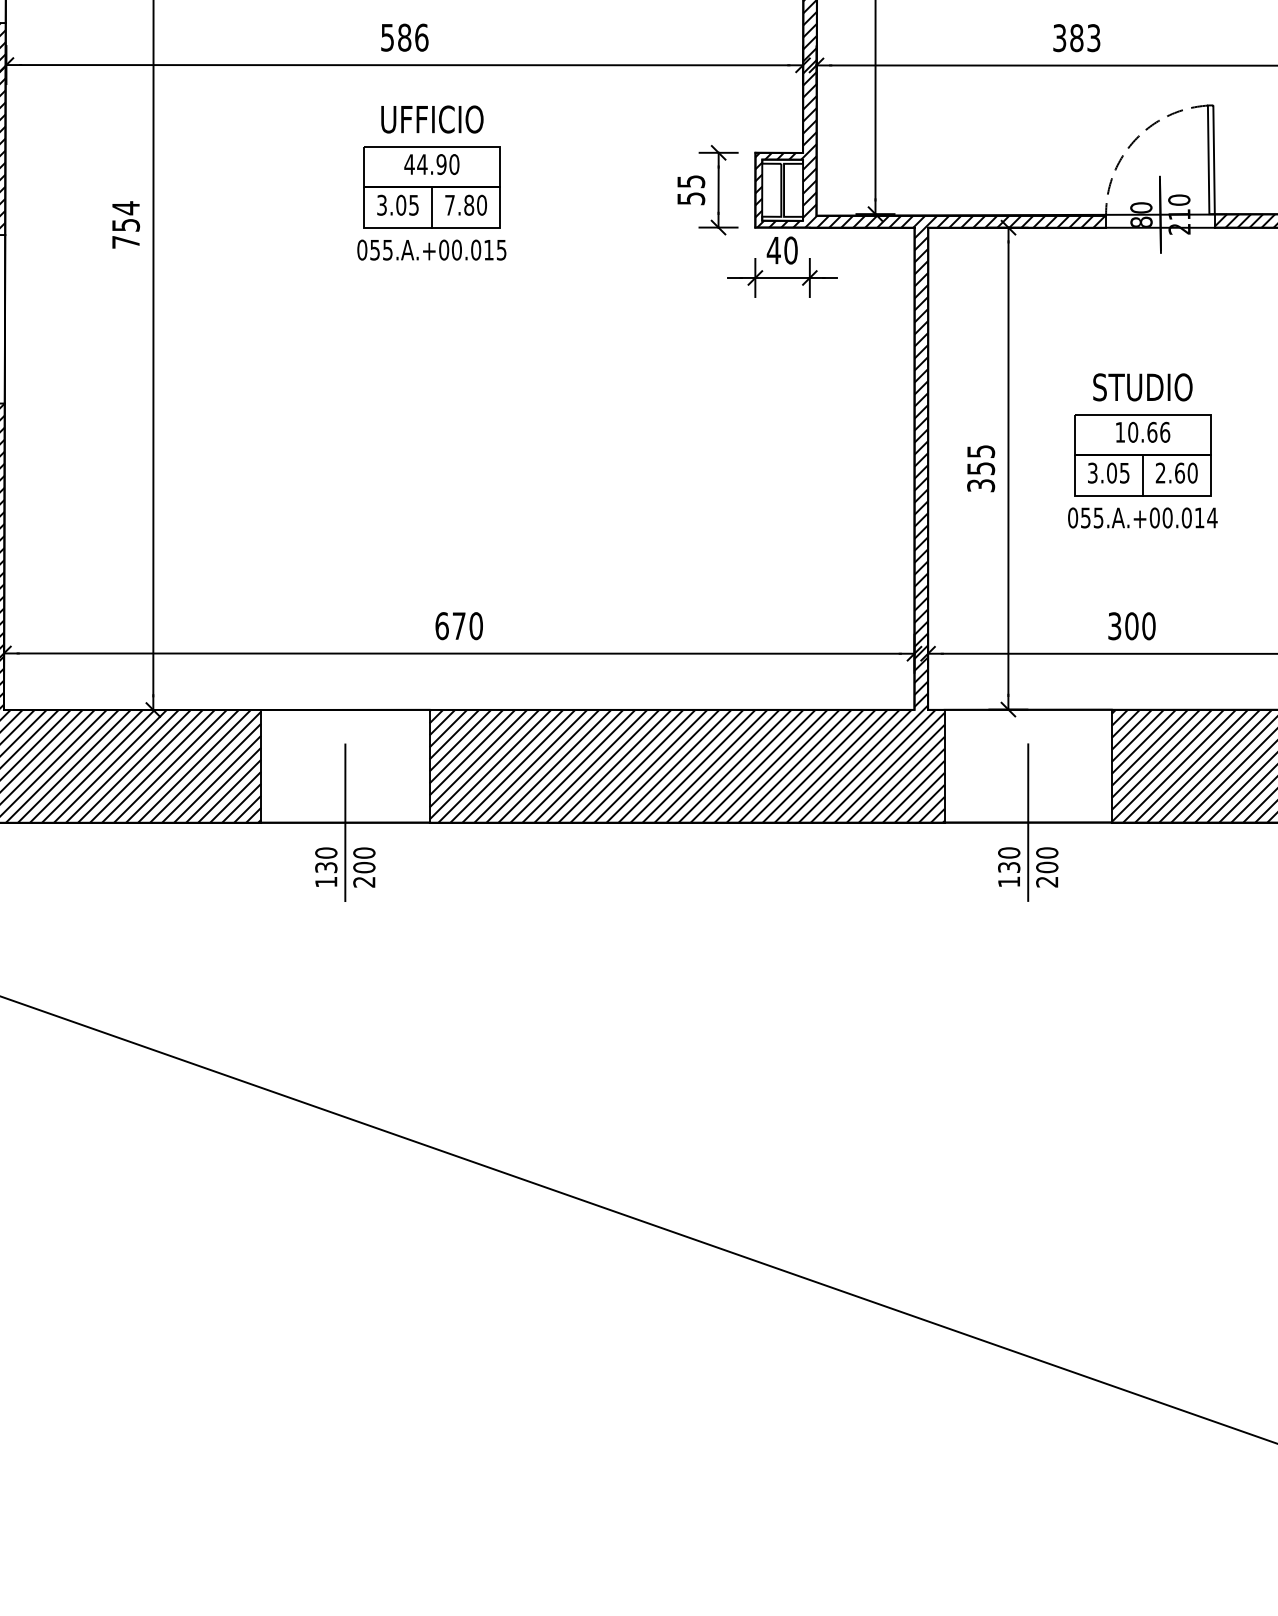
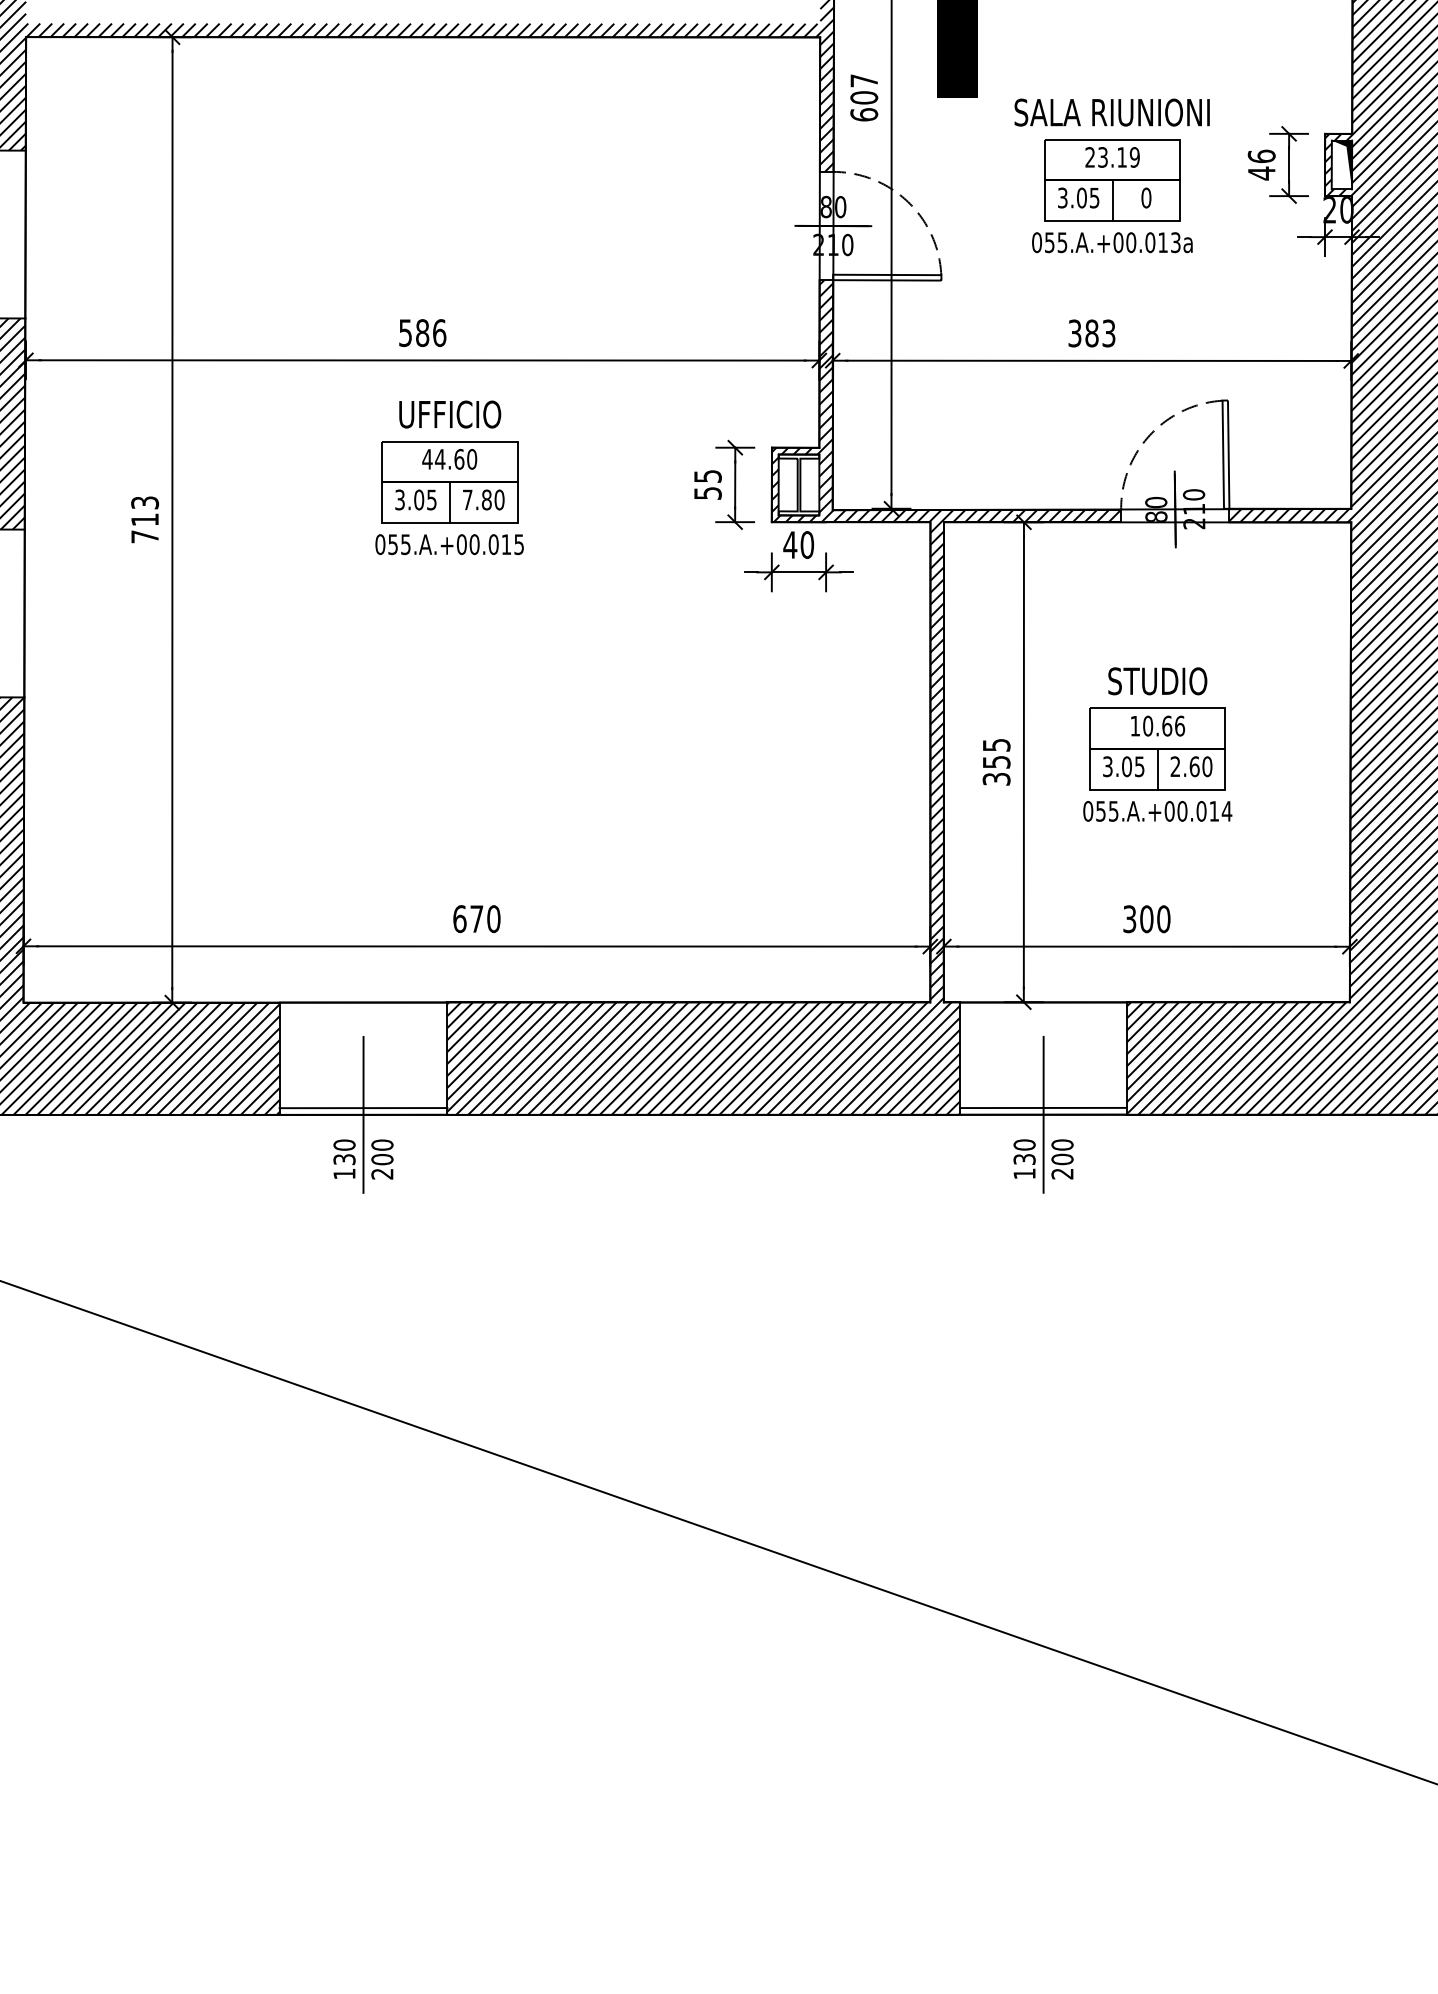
text: (441, 164) -> (459, 459), 44.90 -> 44.60
text: (126, 215) -> (145, 510), 754 -> 713
line: (1028, 815) -> (1043, 1107), added
line: (345, 816) -> (363, 1108), added

